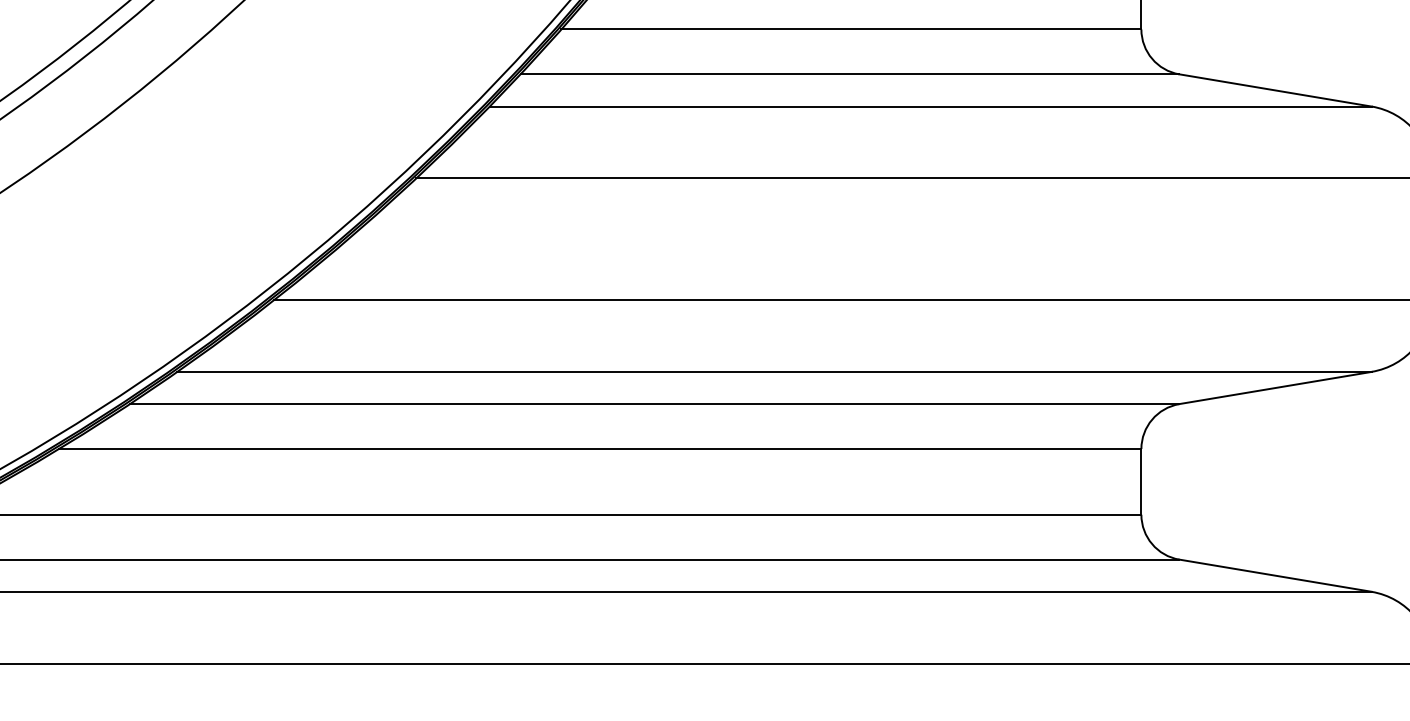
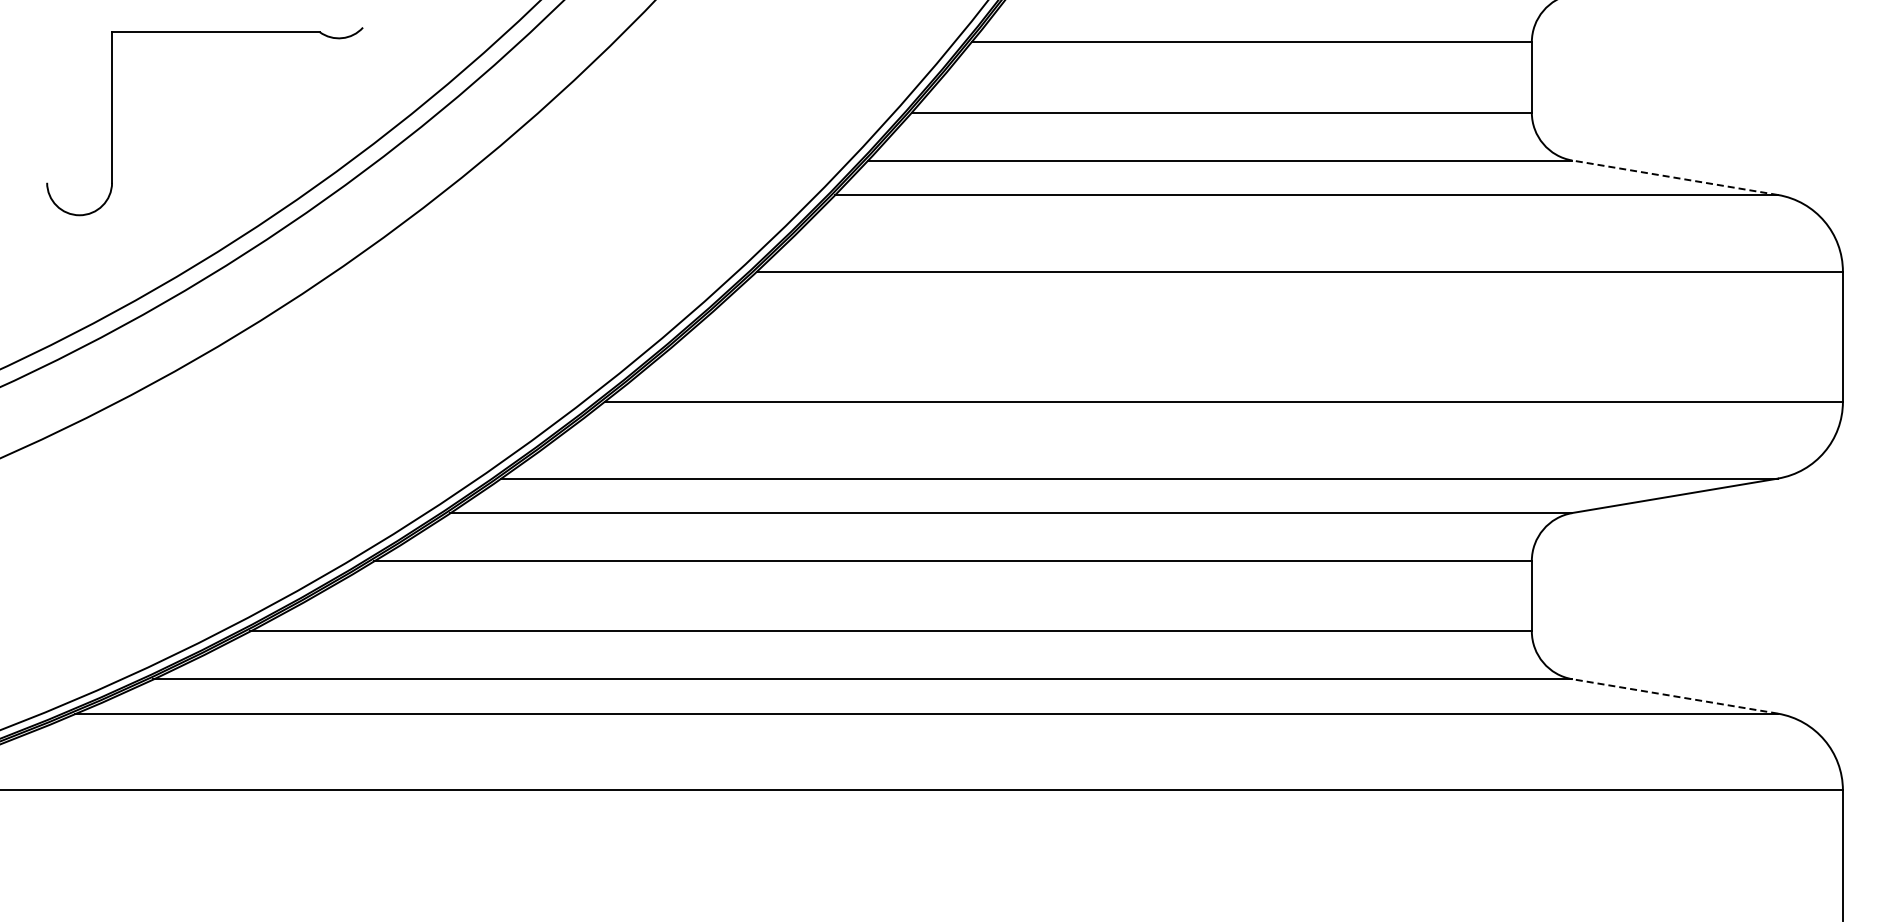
line: (1274, 90) -> (1674, 177), solid -> dashed
line: (1274, 575) -> (1674, 696), solid -> dashed

